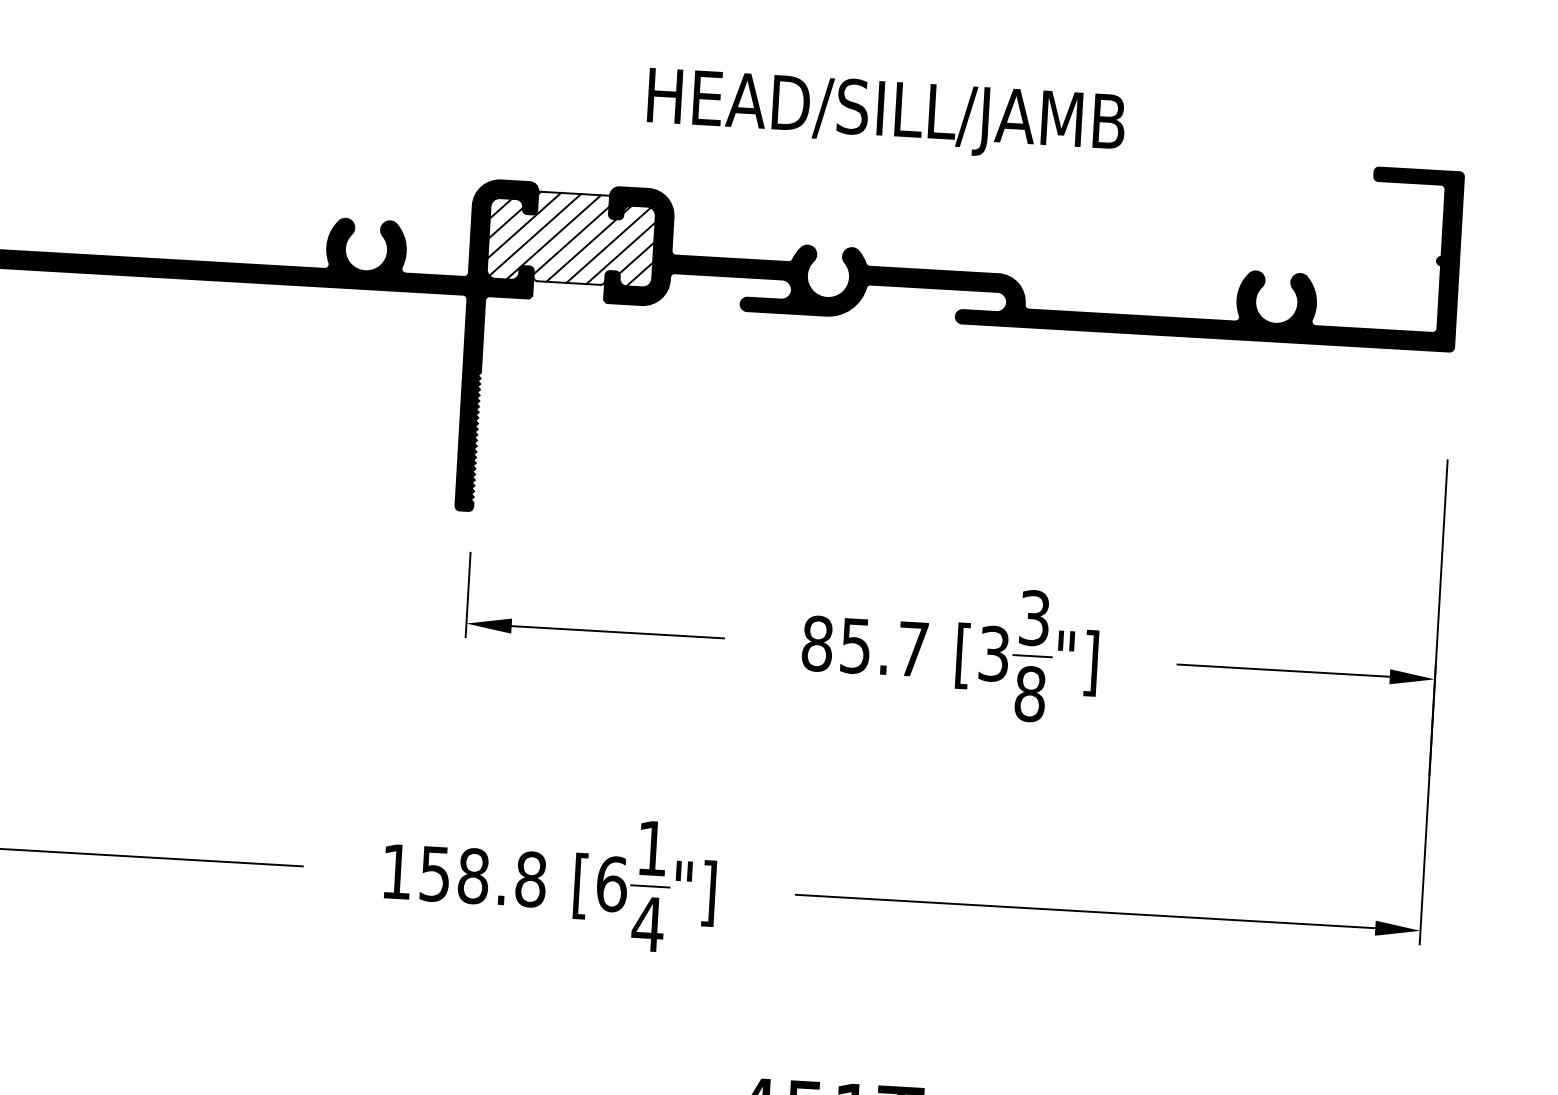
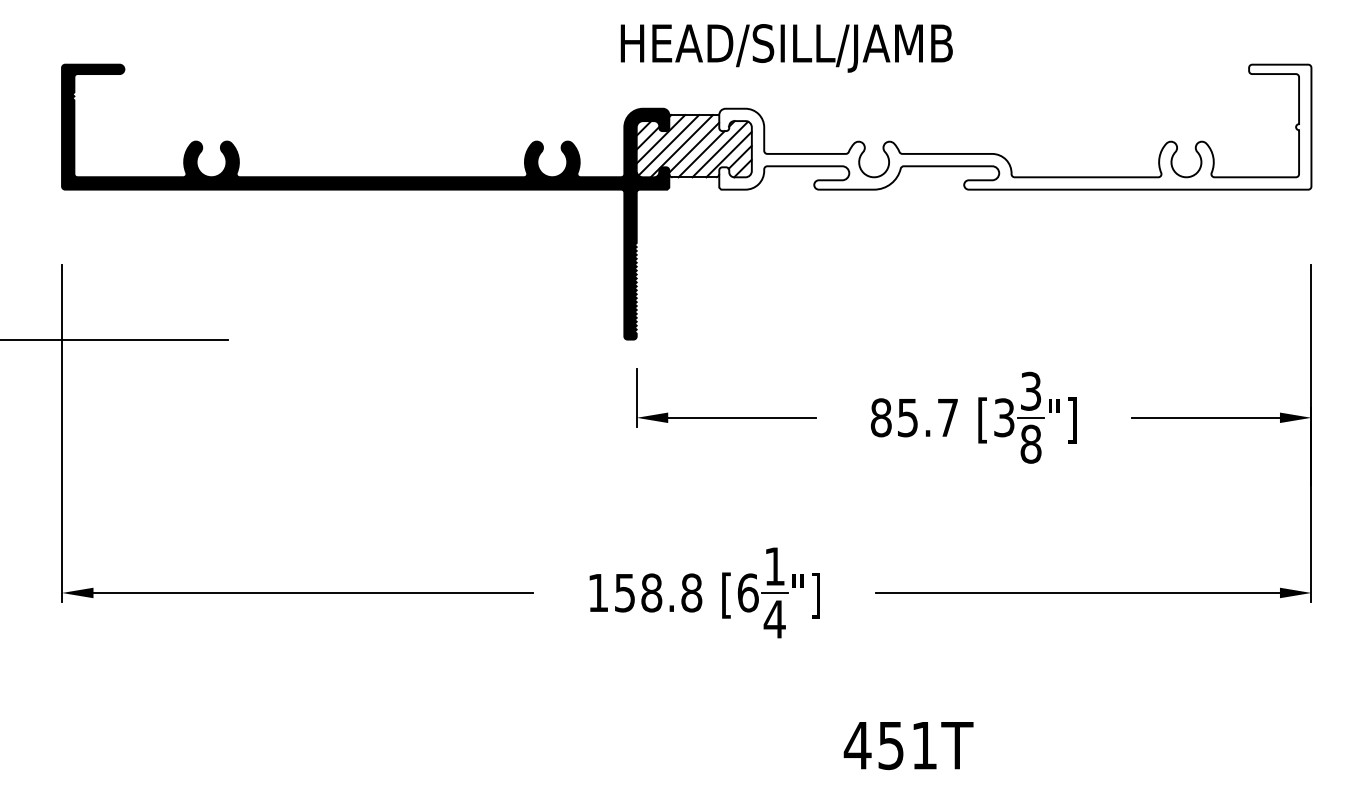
text: (885, 115) -> (786, 48), moved
fill: (1034, 236) -> (1015, 126), removed

